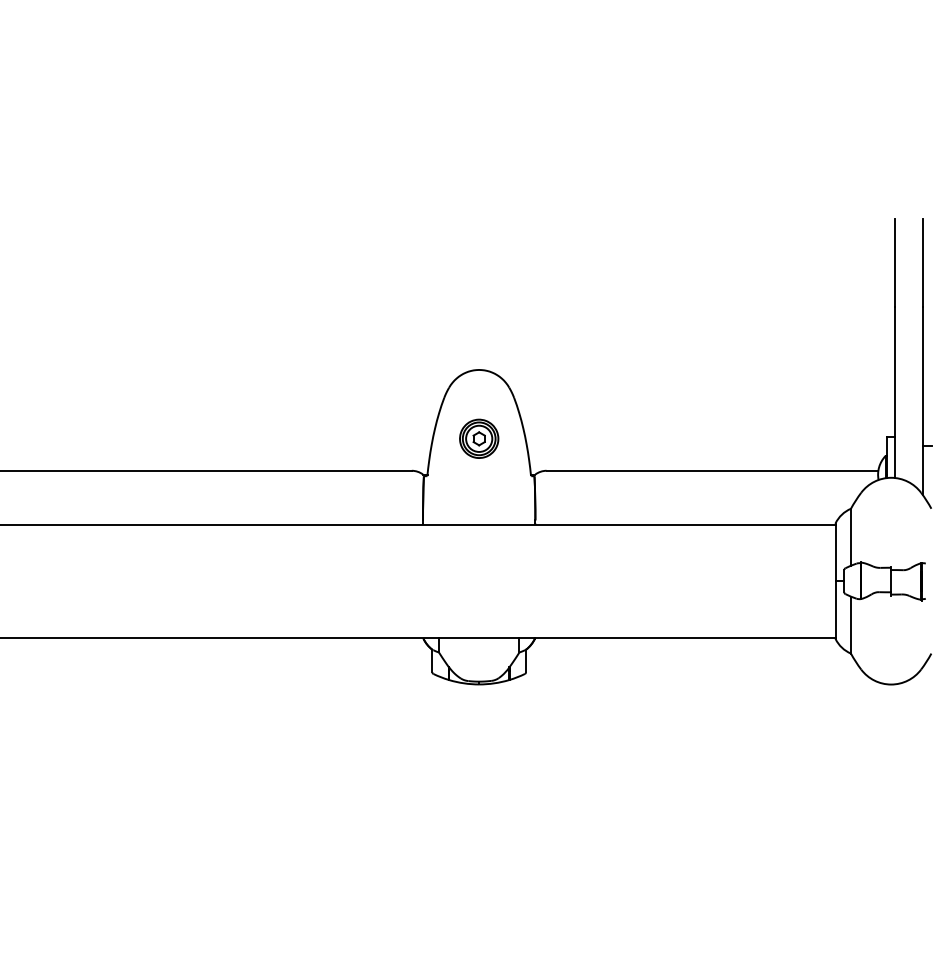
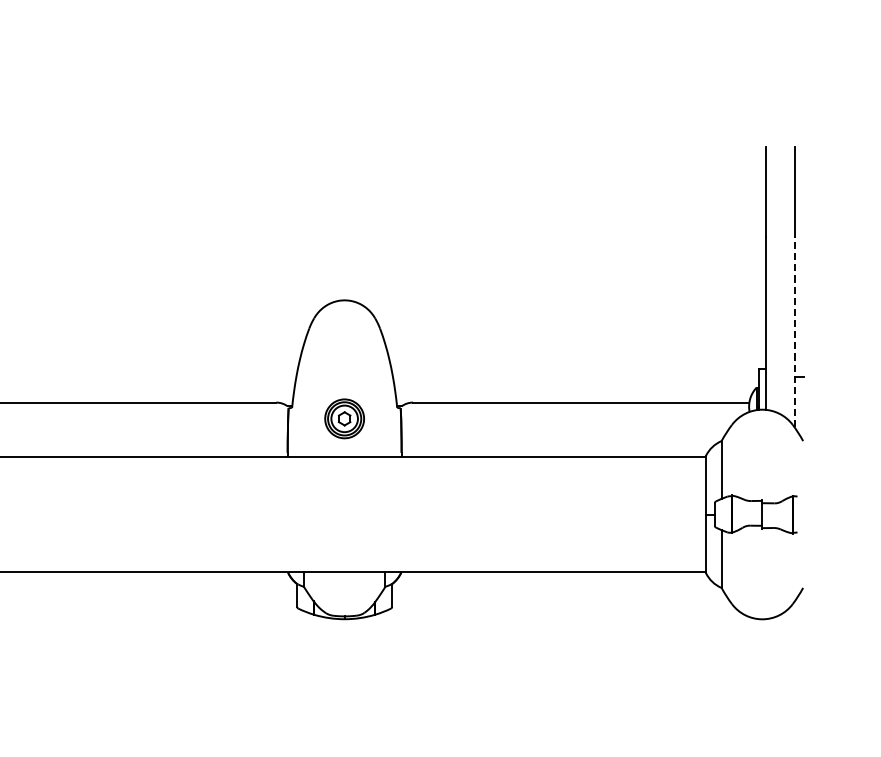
line: (923, 400) -> (795, 331), solid -> dashed
part: (479, 438) -> (344, 418), moved

